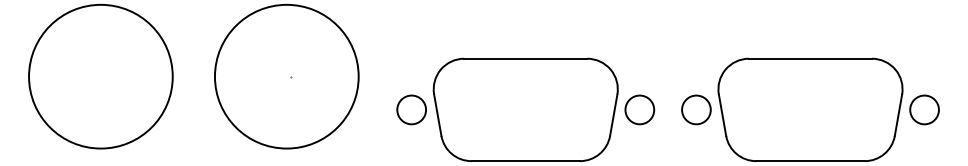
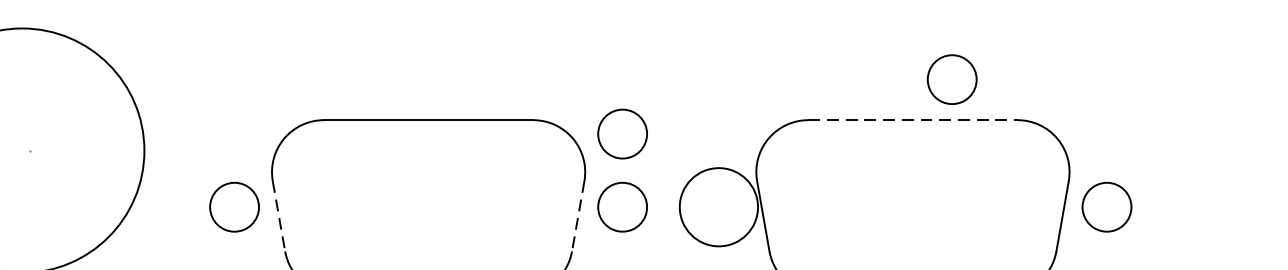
circle: (833, 34) -> (952, 78), added
line: (810, 58) -> (912, 119), solid -> dashed
circle: (639, 66) -> (622, 133), added
circle: (696, 109) -> (719, 206), size x1.6
line: (437, 115) -> (278, 216), solid -> dashed
line: (613, 115) -> (577, 216), solid -> dashed

